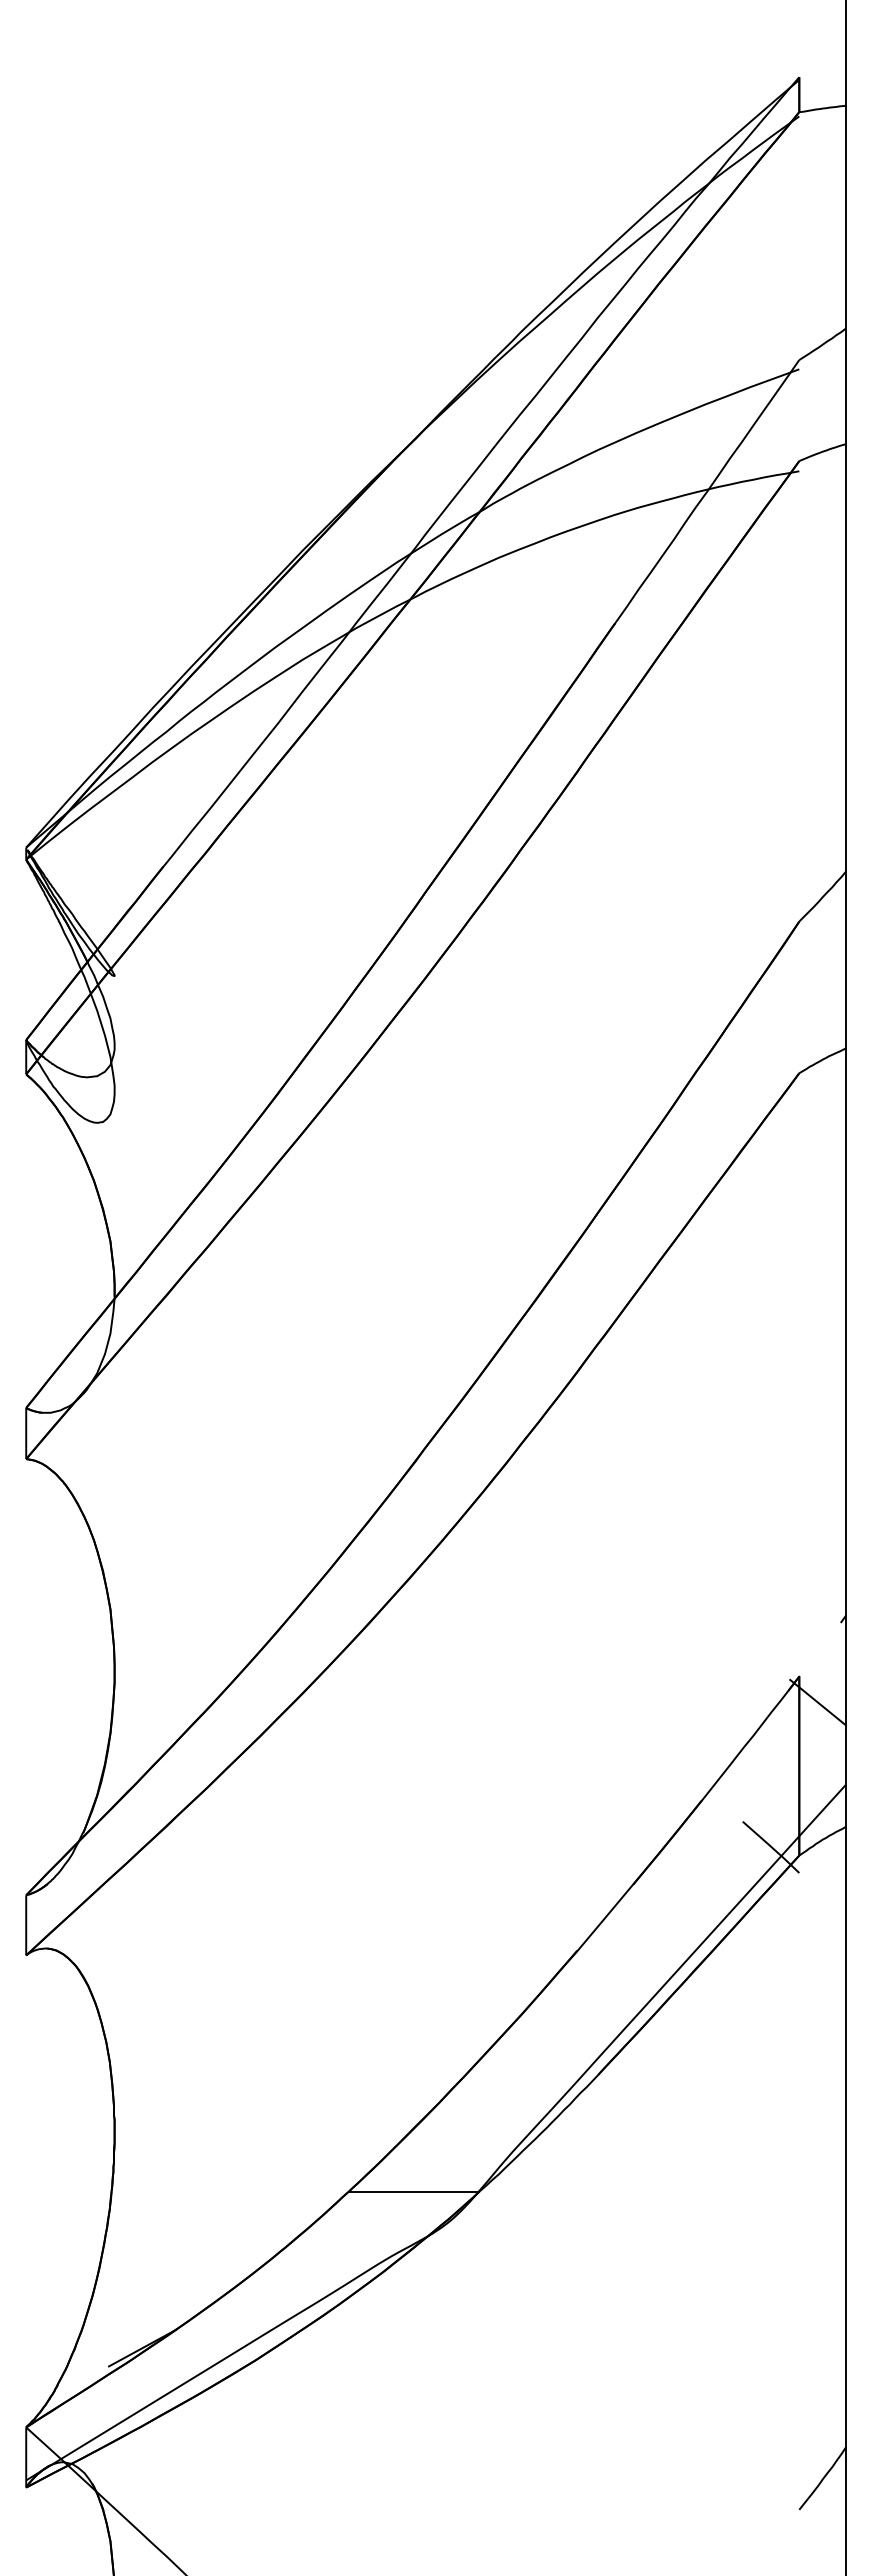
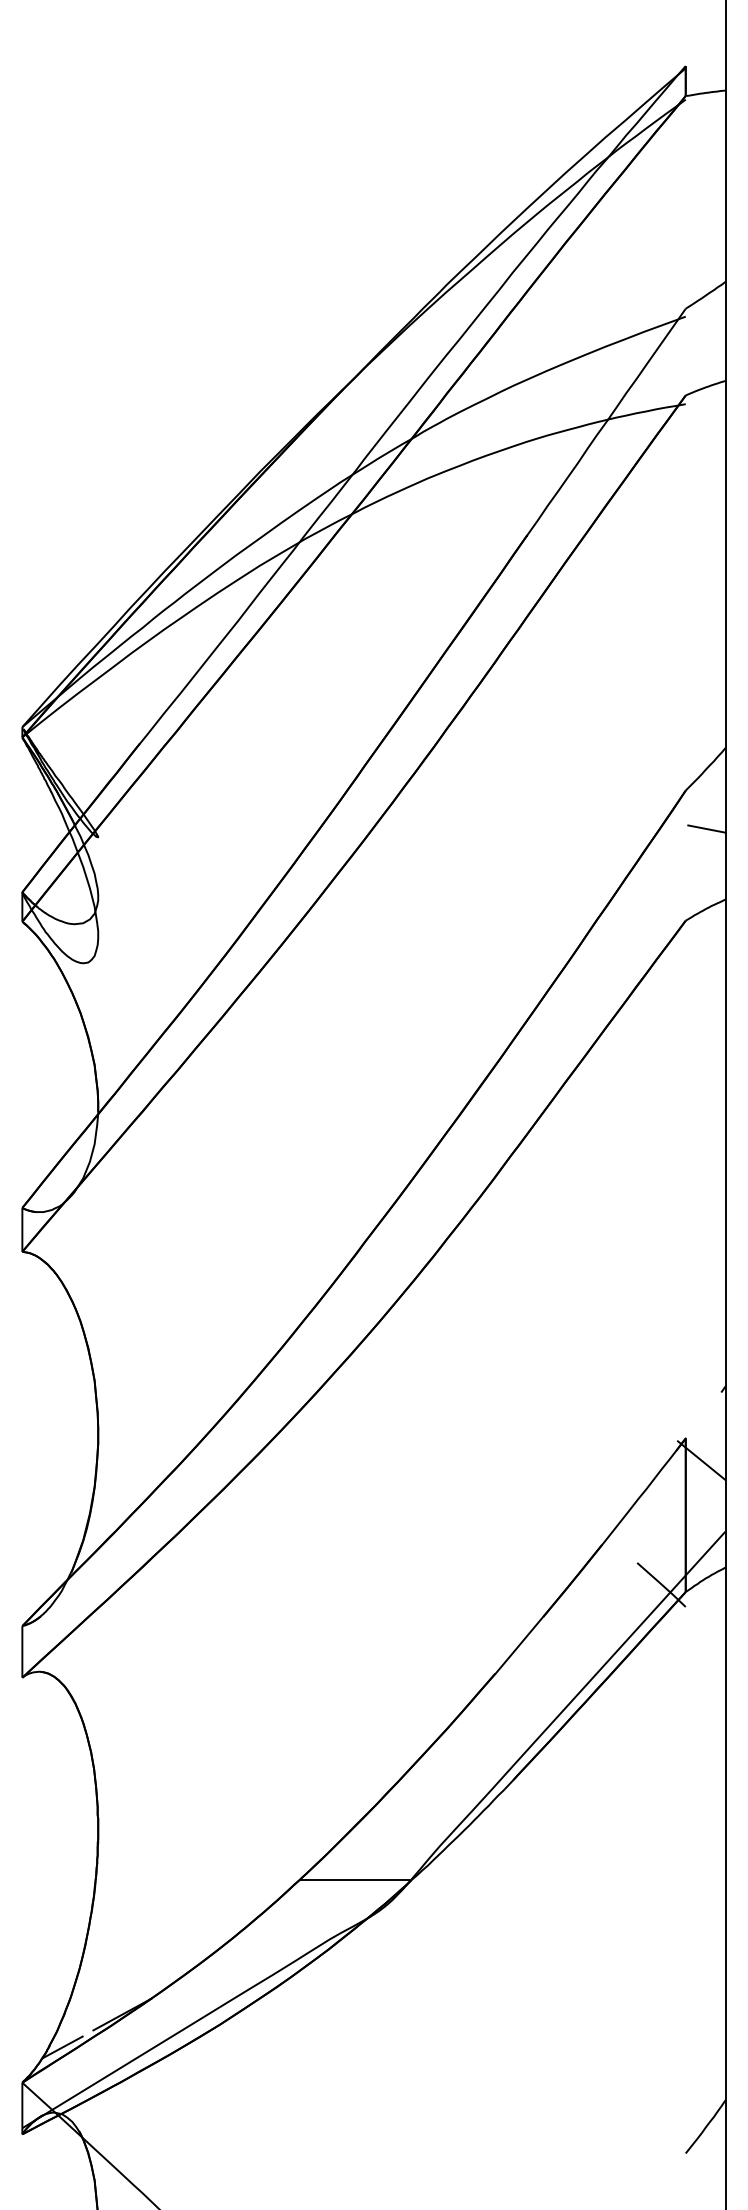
line: (823, 966) -> (706, 829), added
line: (72, 2386) -> (62, 2047), added

